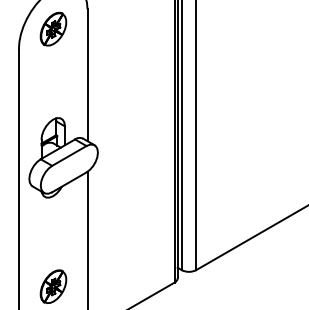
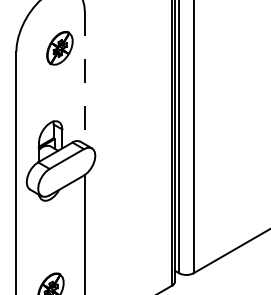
part: (53, 28) -> (59, 47), moved
line: (87, 75) -> (84, 78), solid -> dashed

